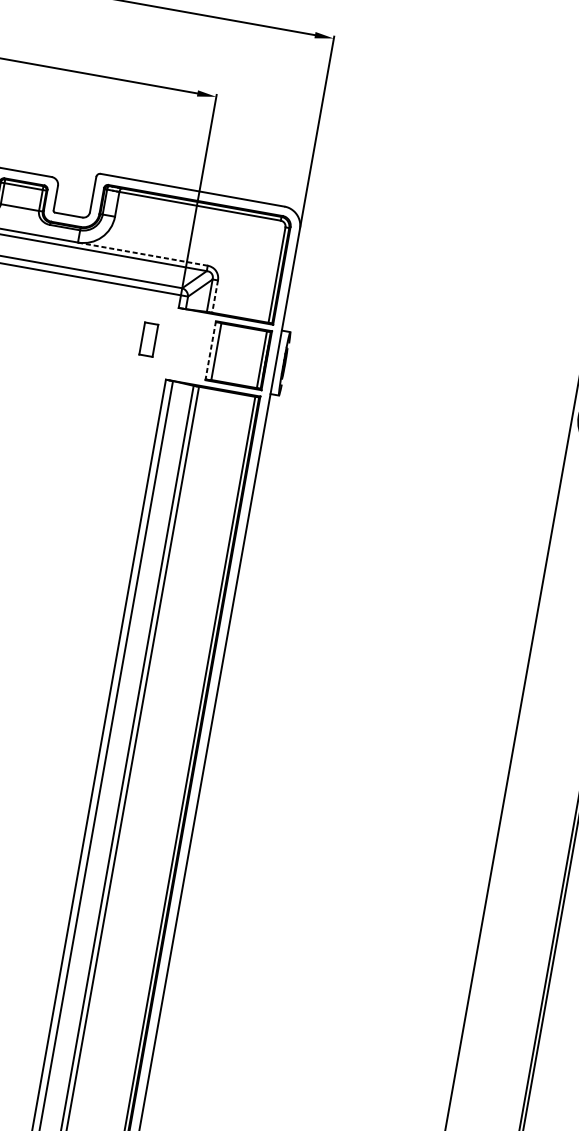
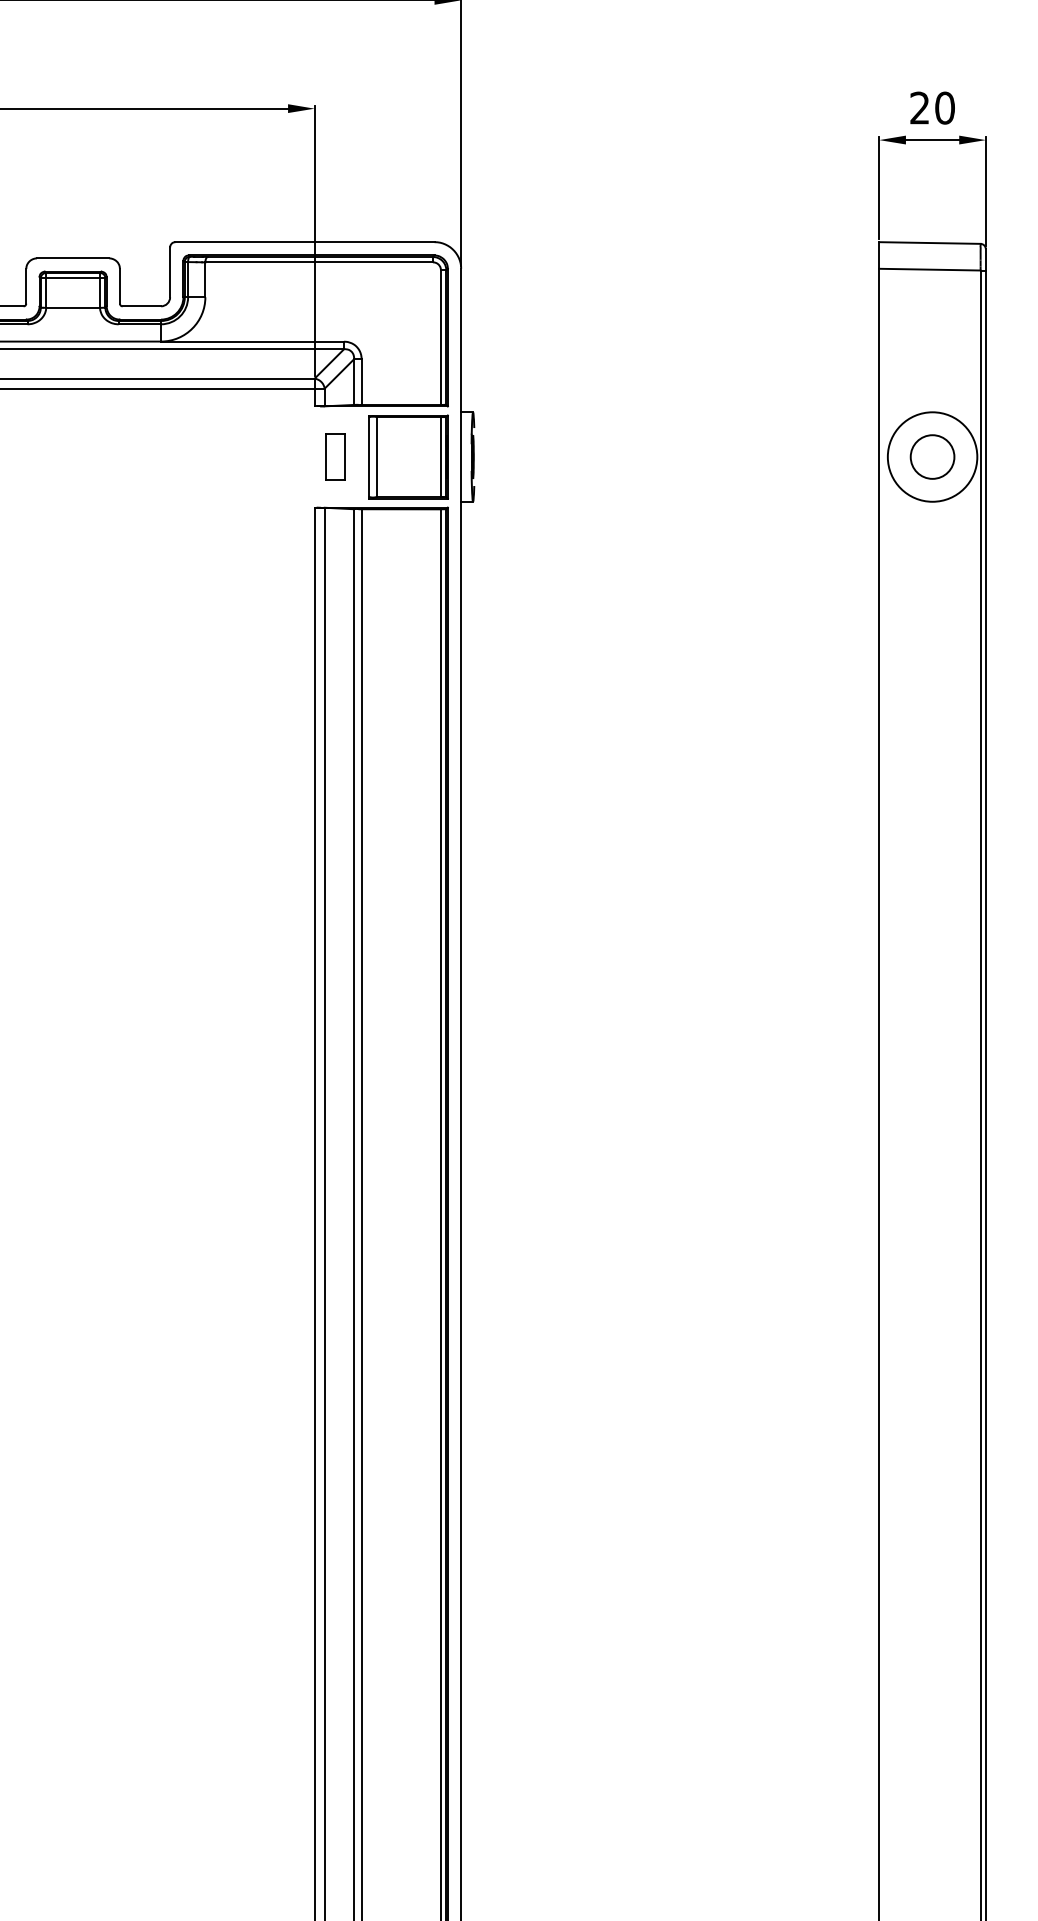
line: (143, 254) -> (253, 341), dashed -> solid
line: (214, 296) -> (361, 382), dashed -> solid
part: (148, 339) -> (335, 456), moved
line: (210, 350) -> (368, 457), dashed -> solid

